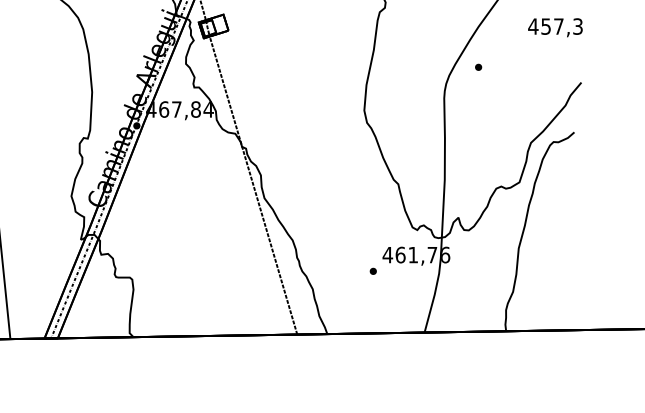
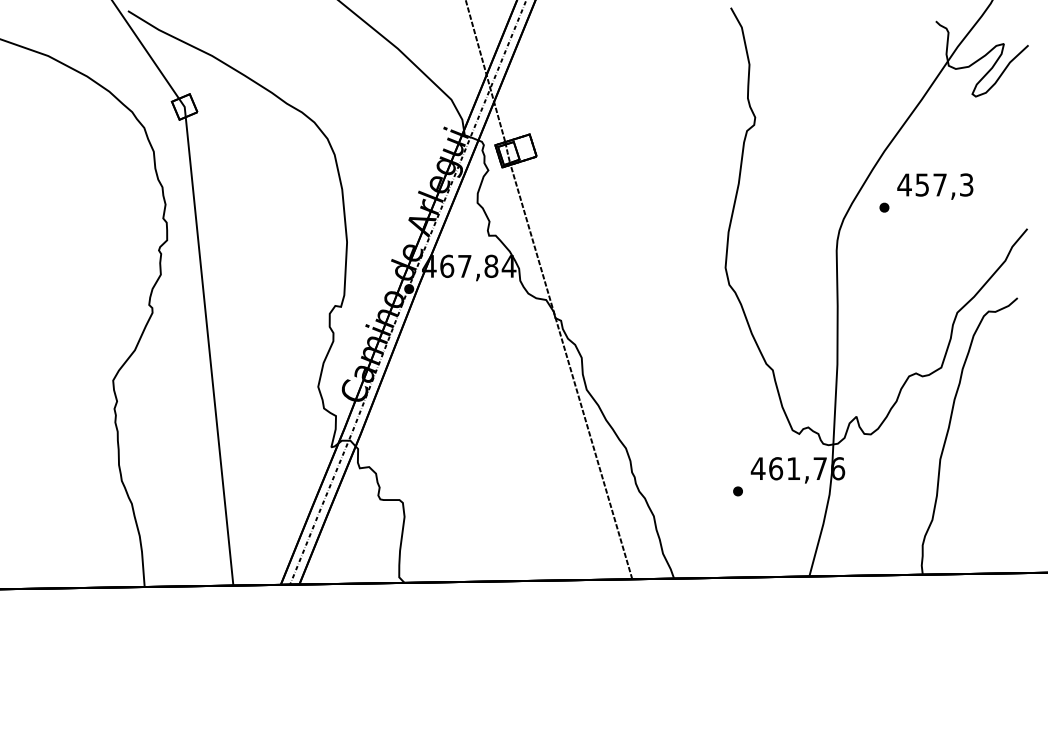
text: (555, 27) -> (935, 186), moved

